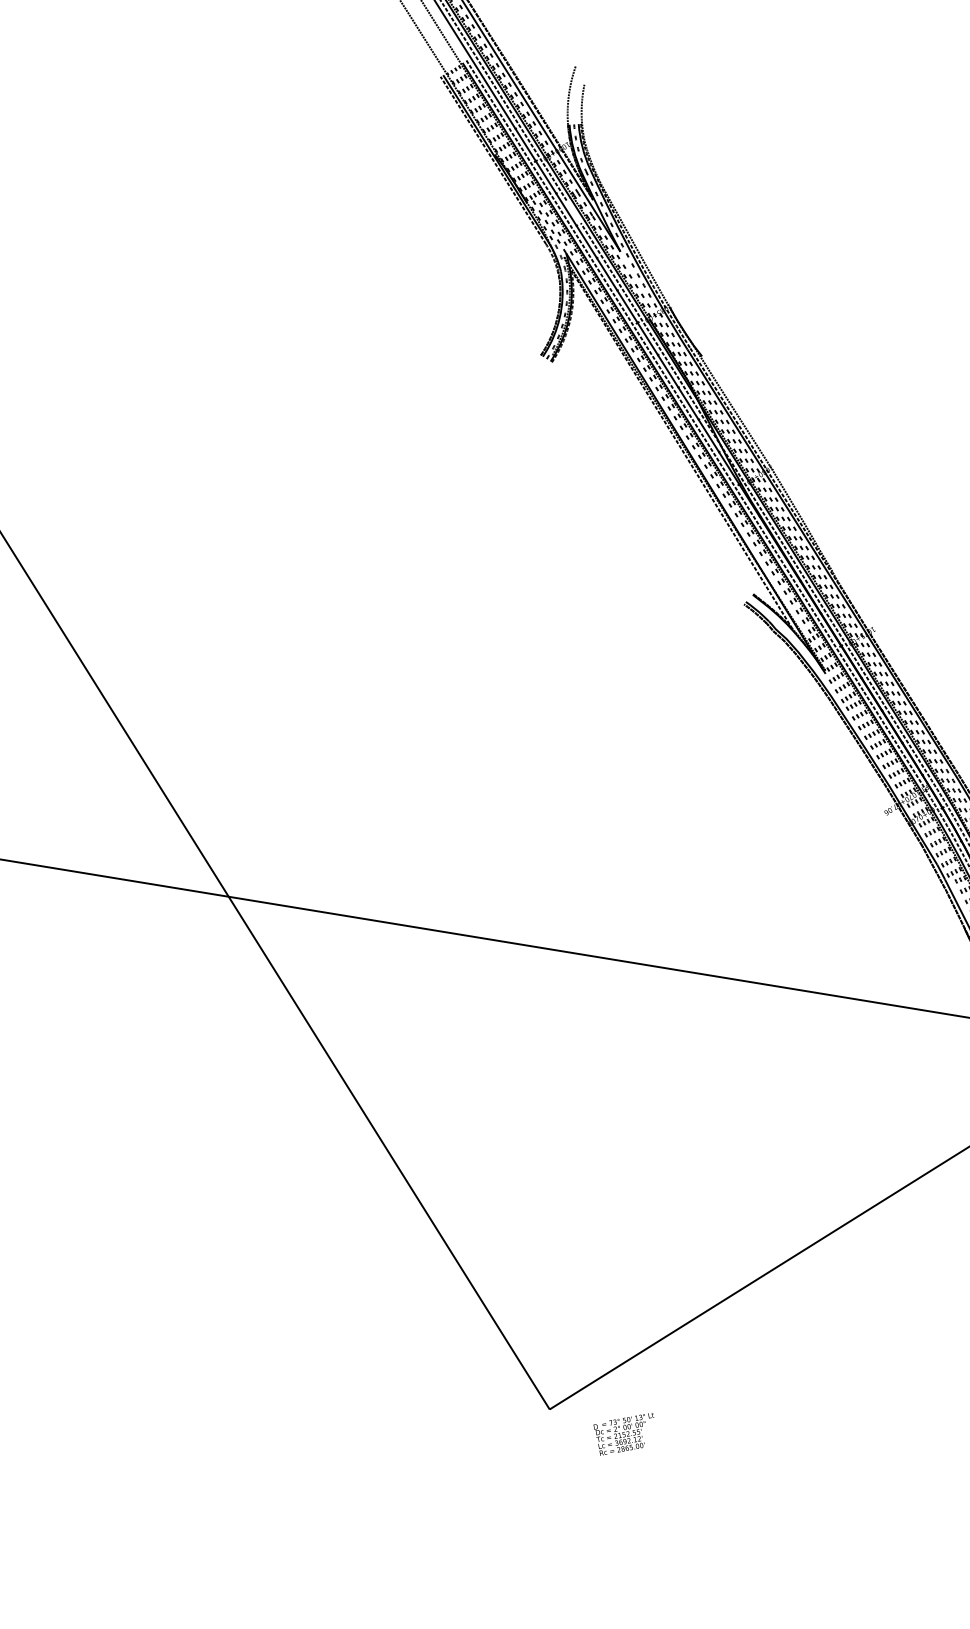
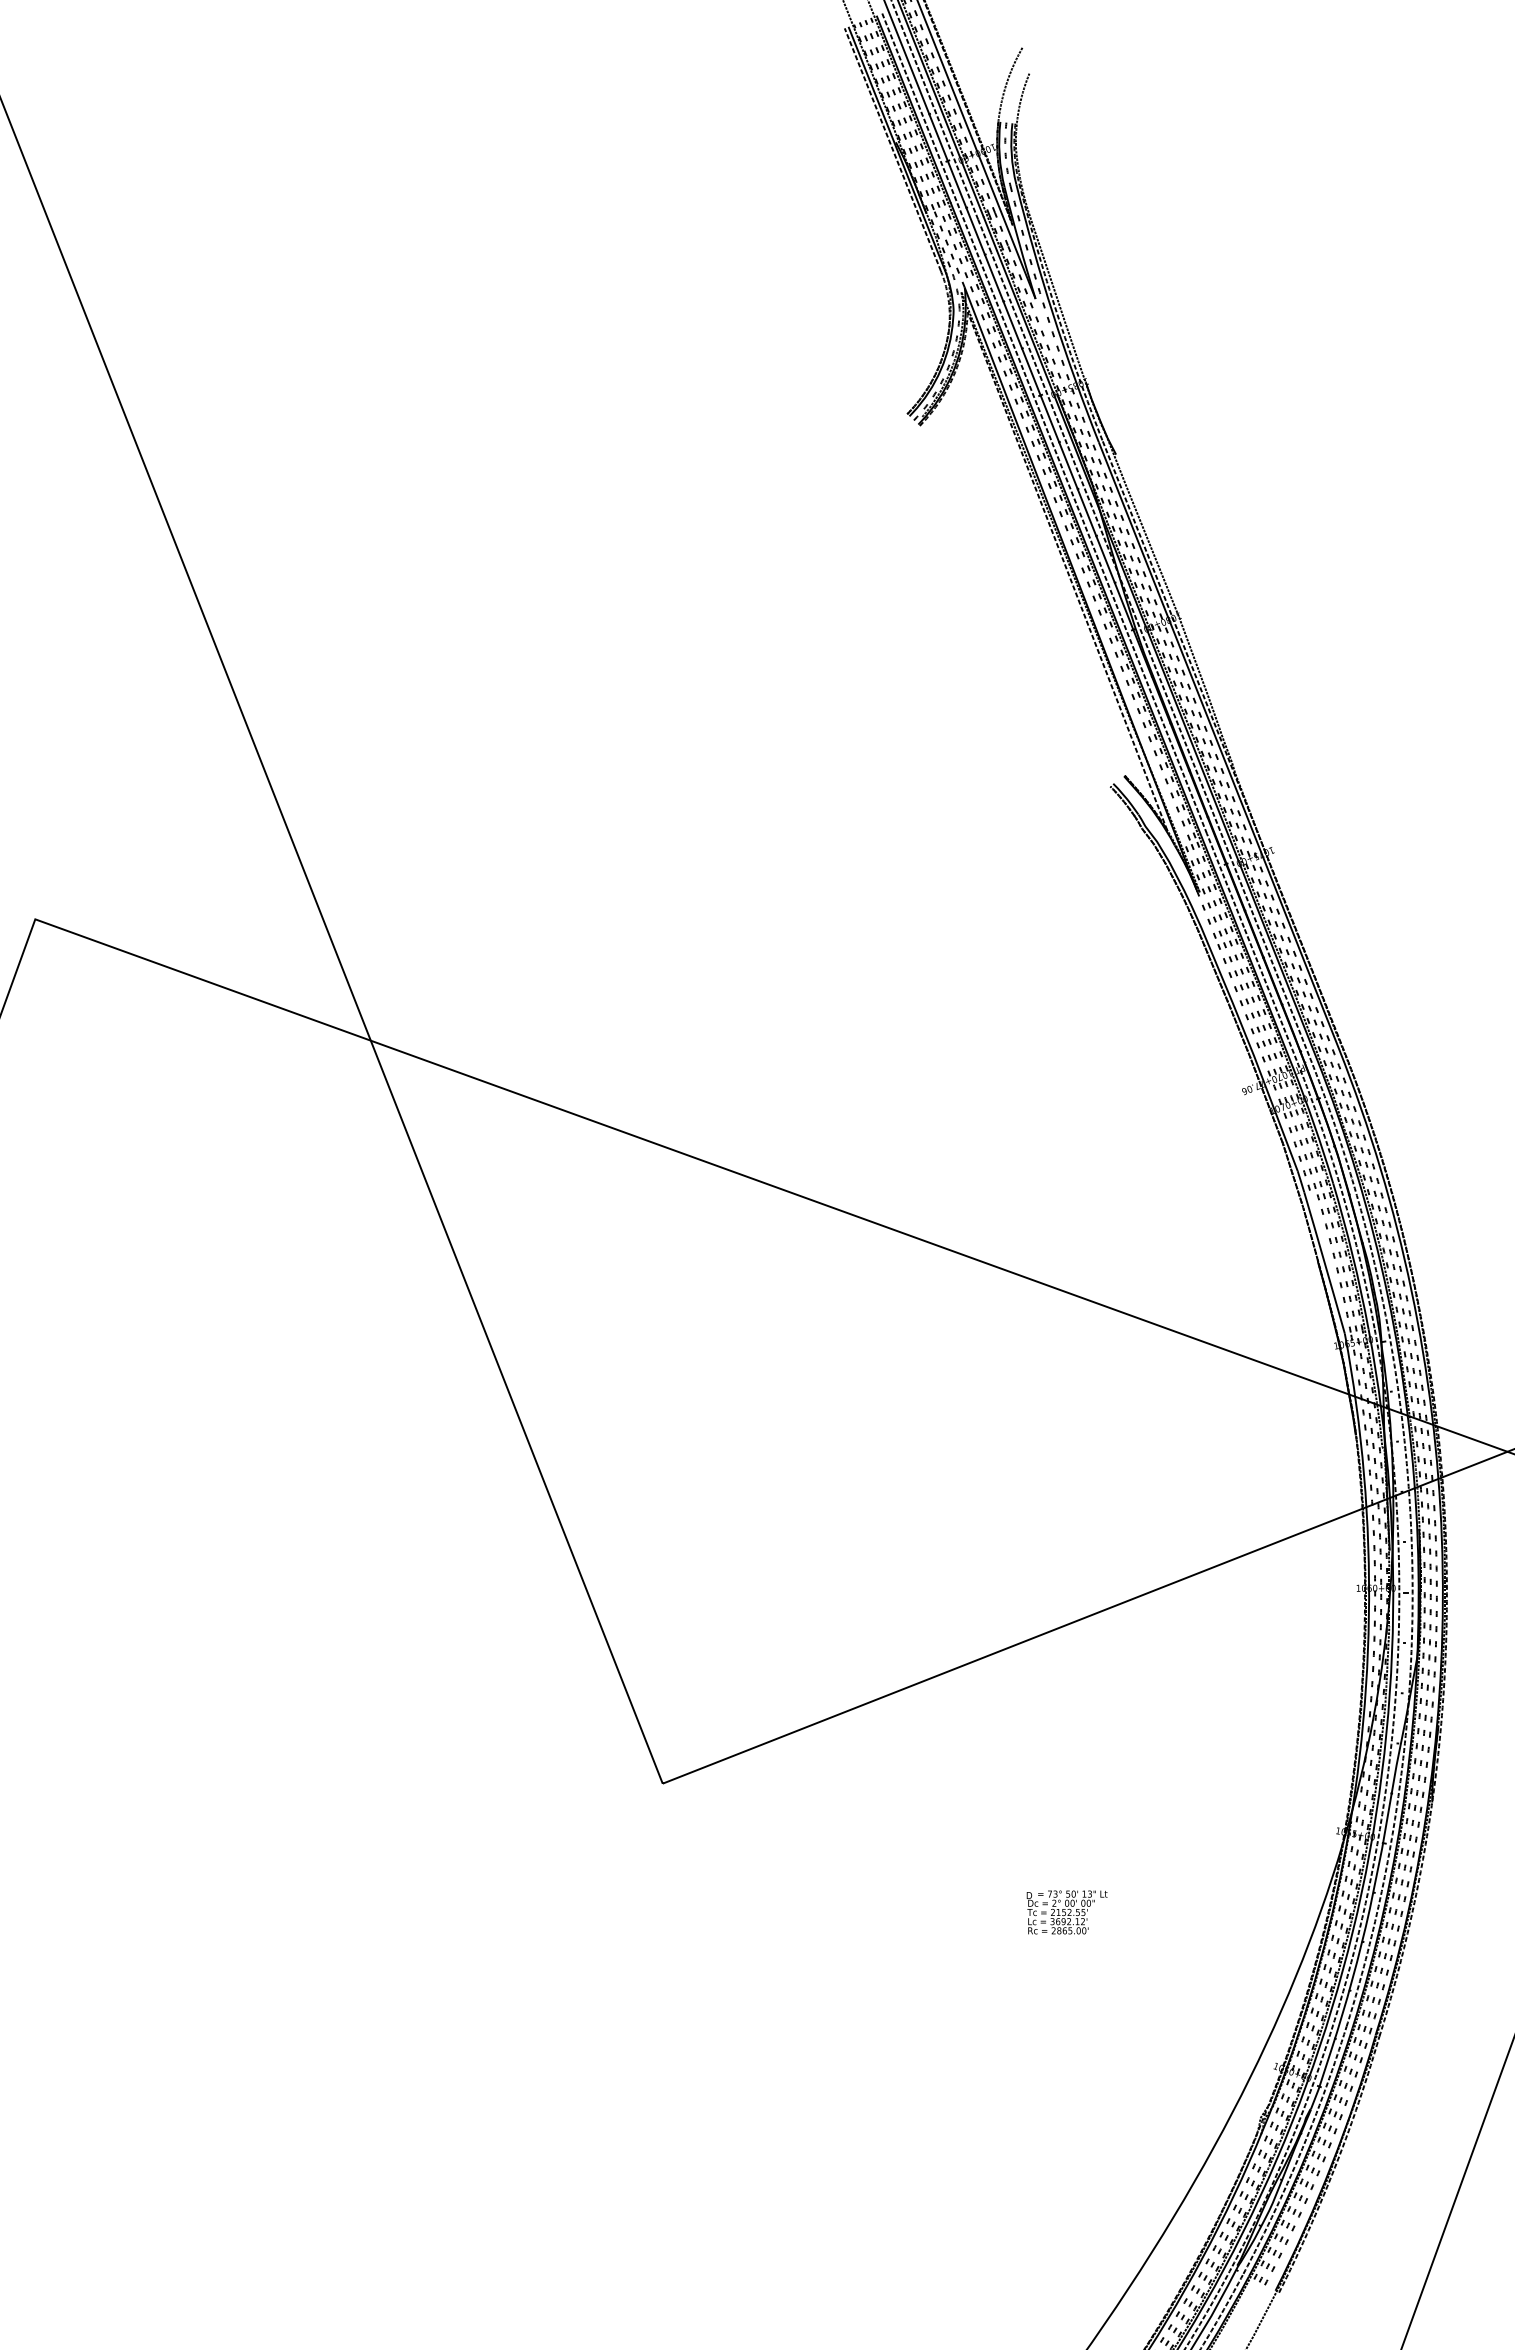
line: (573, 211) -> (984, 235), added
text: (625, 1434) -> (1066, 1912), moved

